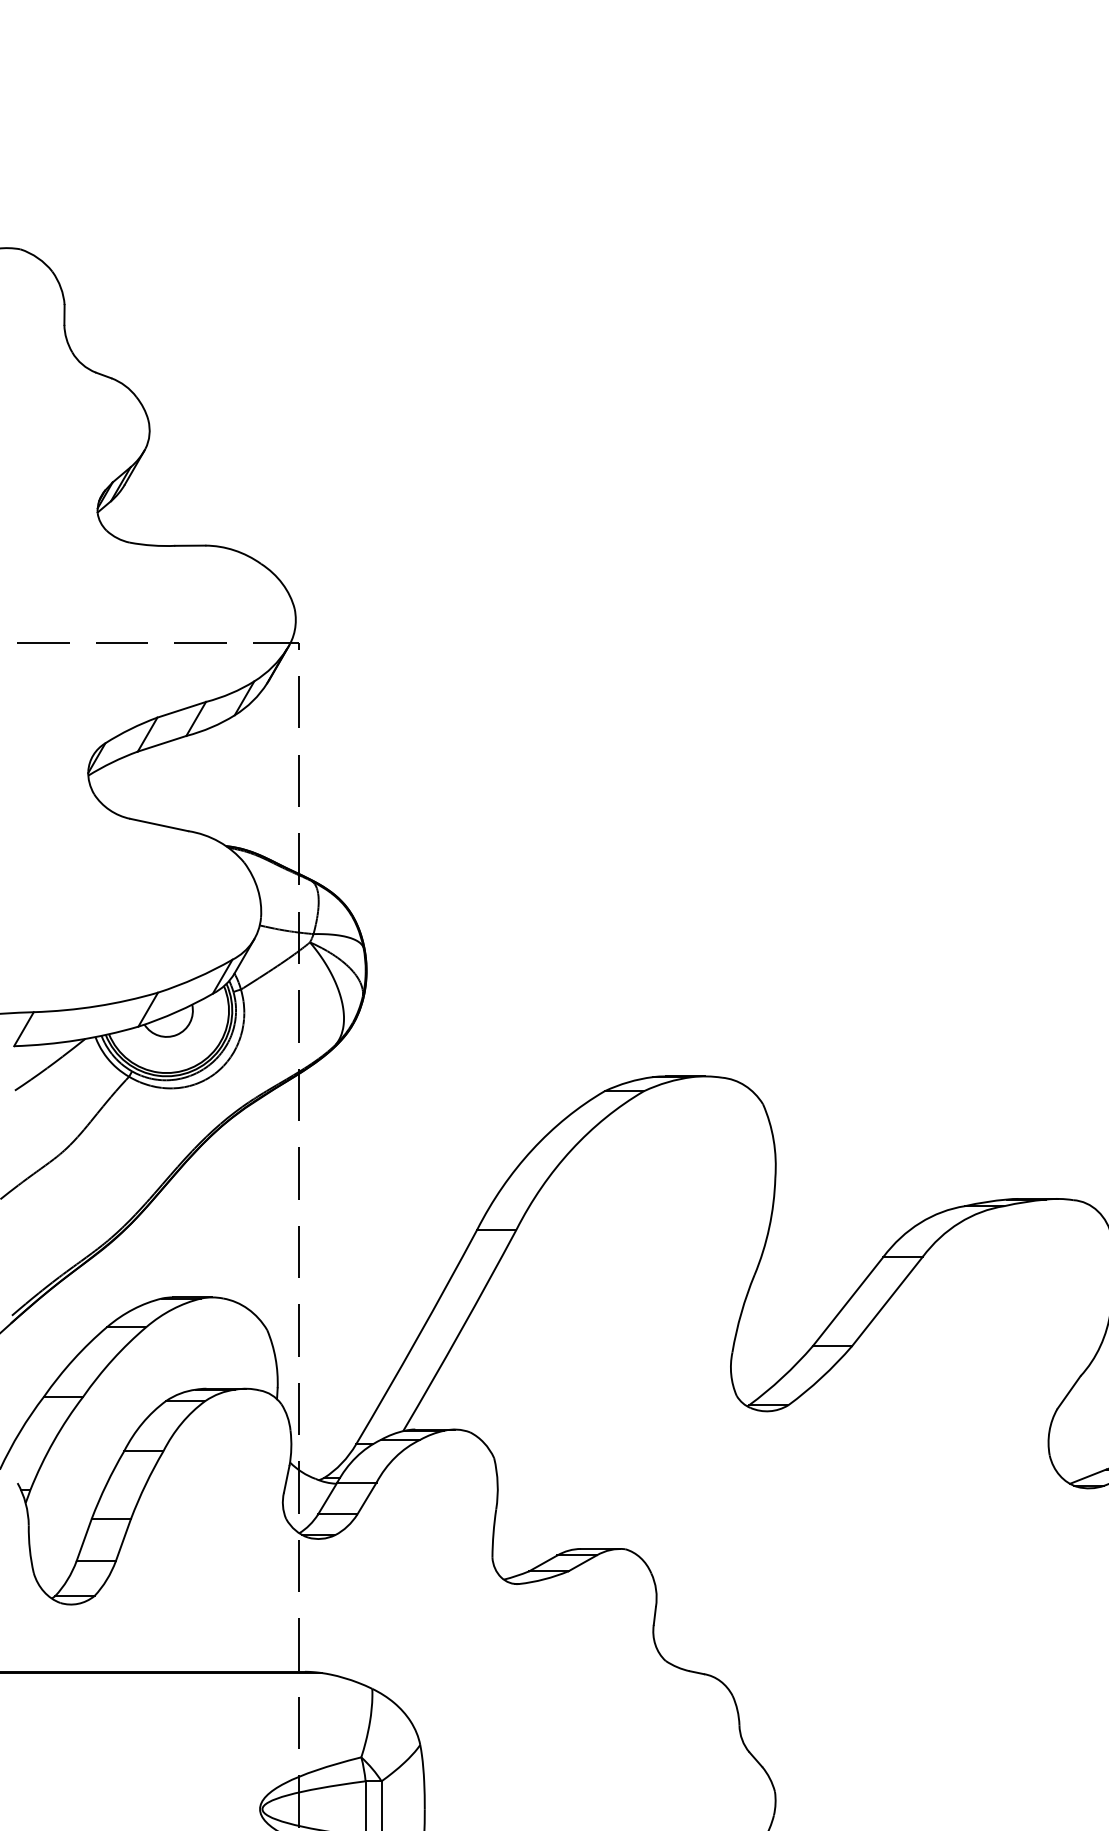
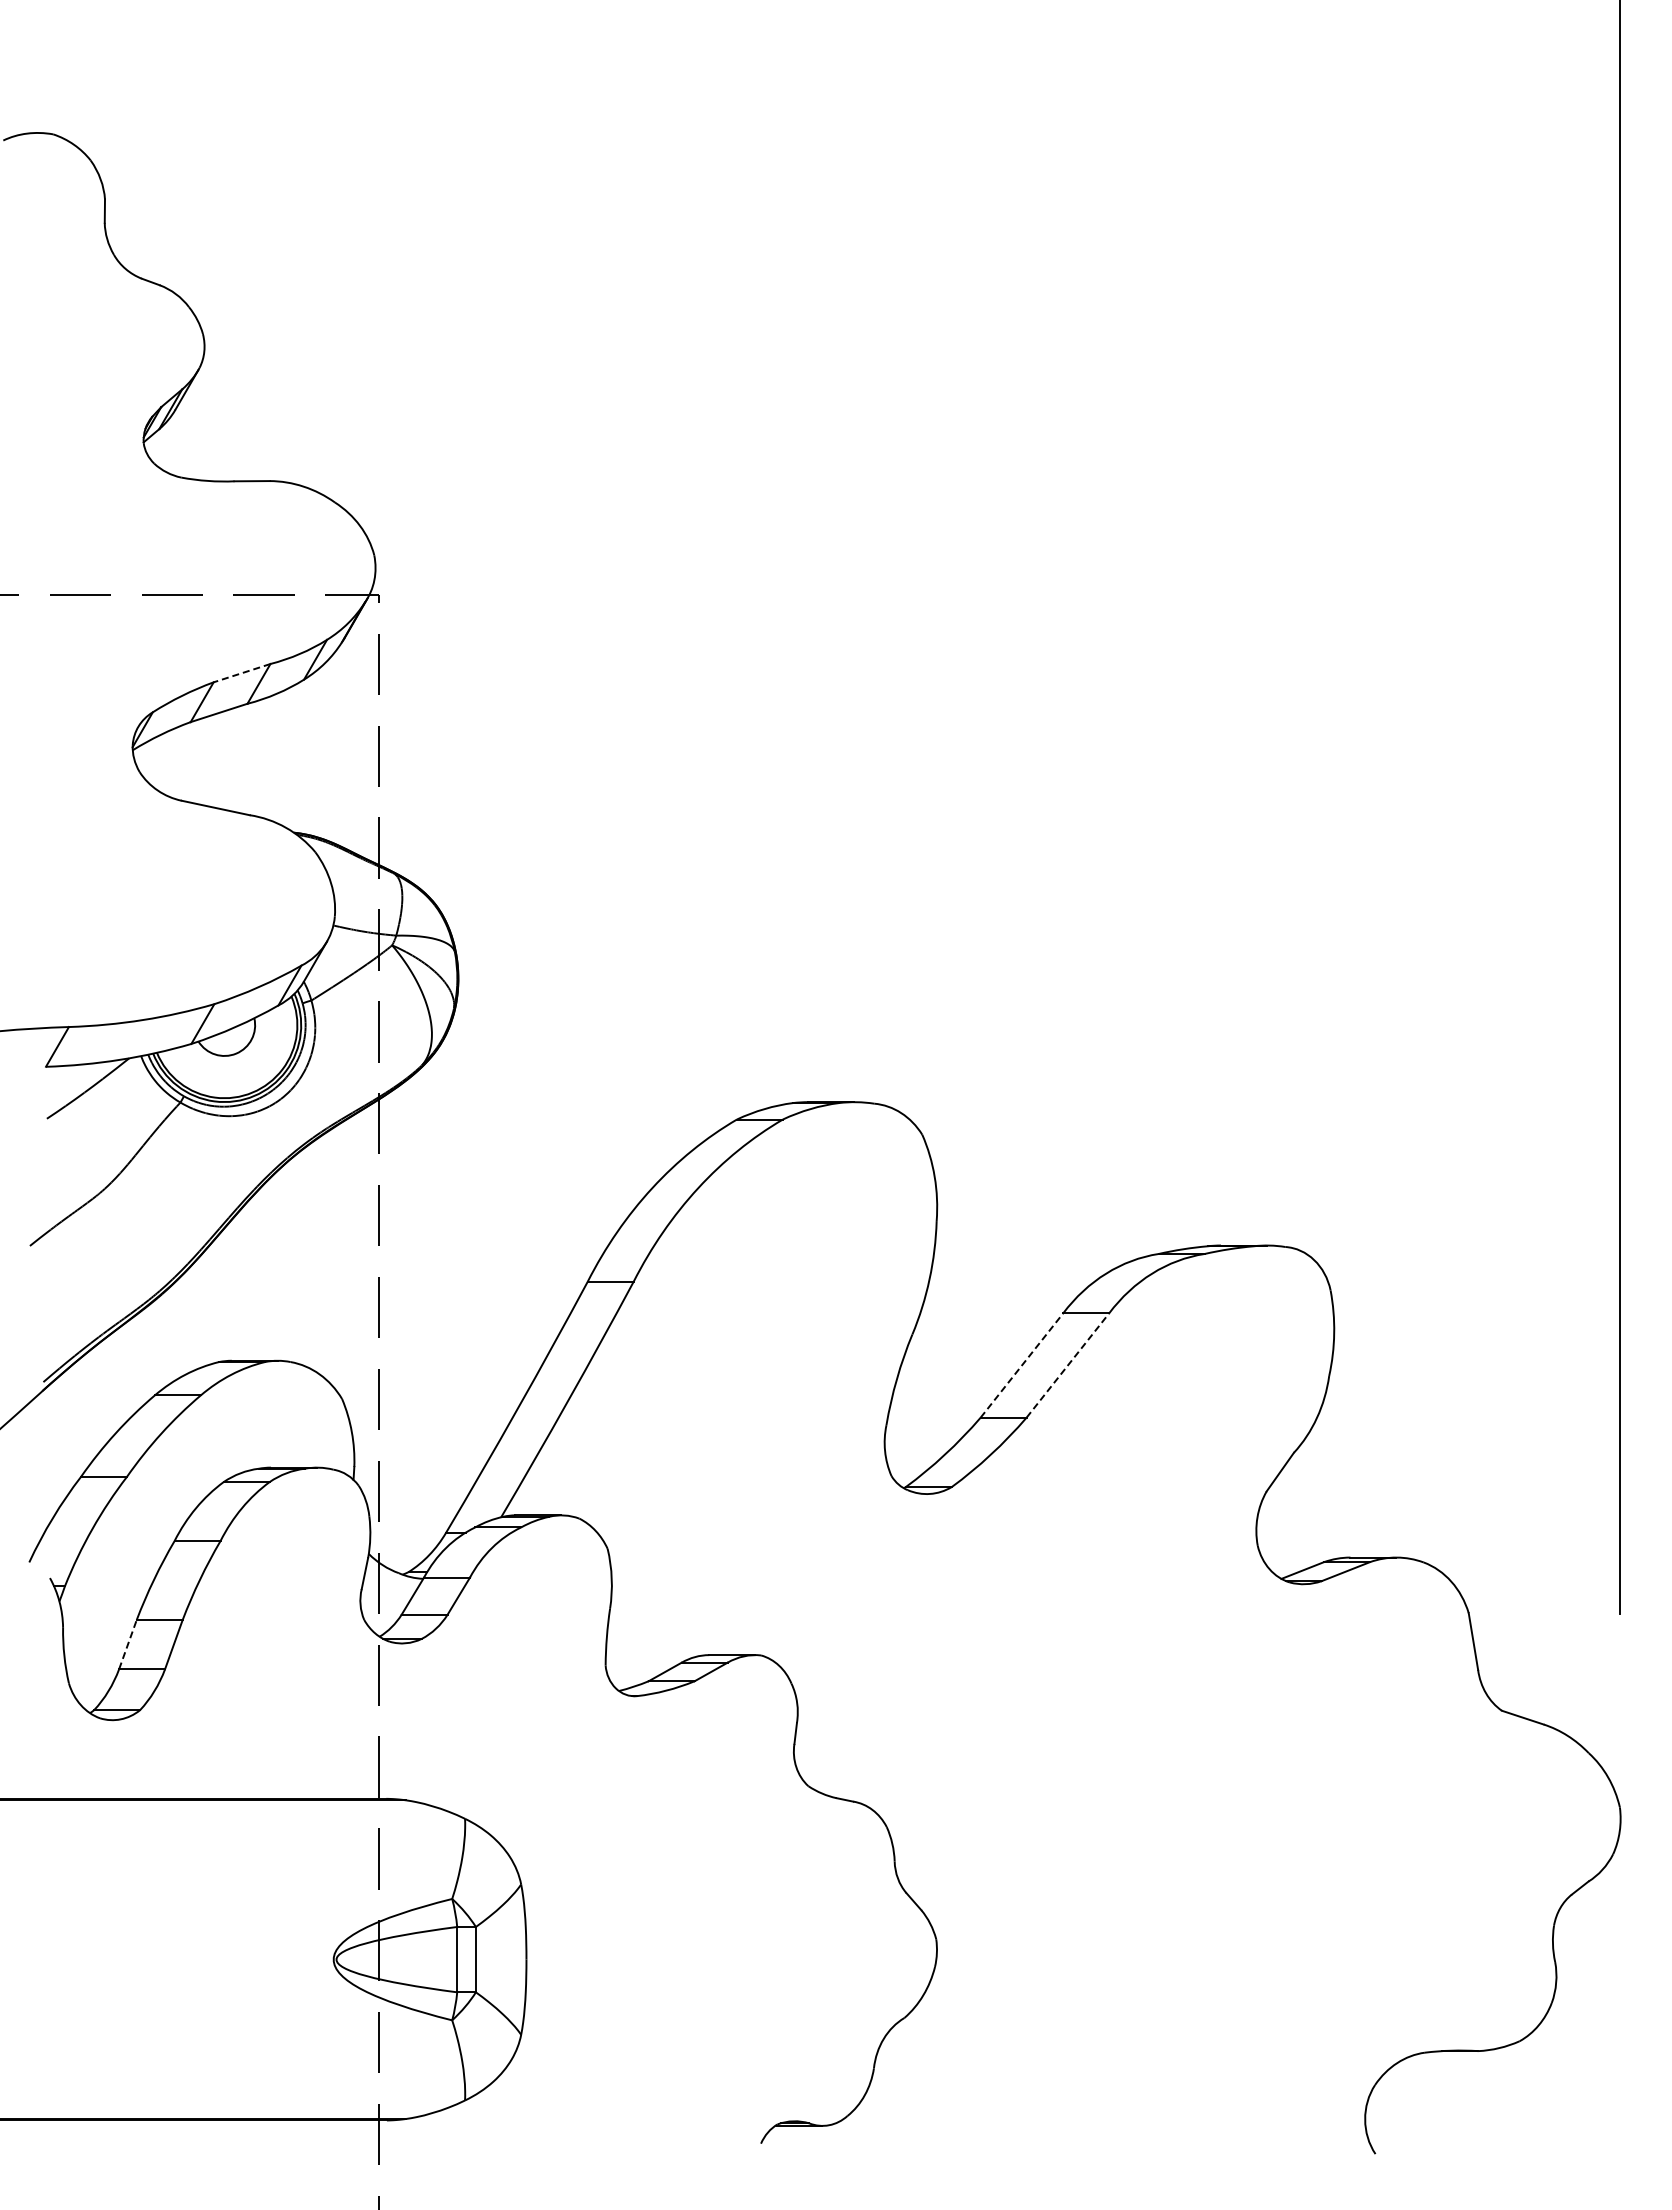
line: (182, 710) -> (242, 673), solid -> dashed
line: (848, 1301) -> (1022, 1365), solid -> dashed
line: (888, 1301) -> (1068, 1365), solid -> dashed
line: (84, 1539) -> (128, 1644), solid -> dashed

